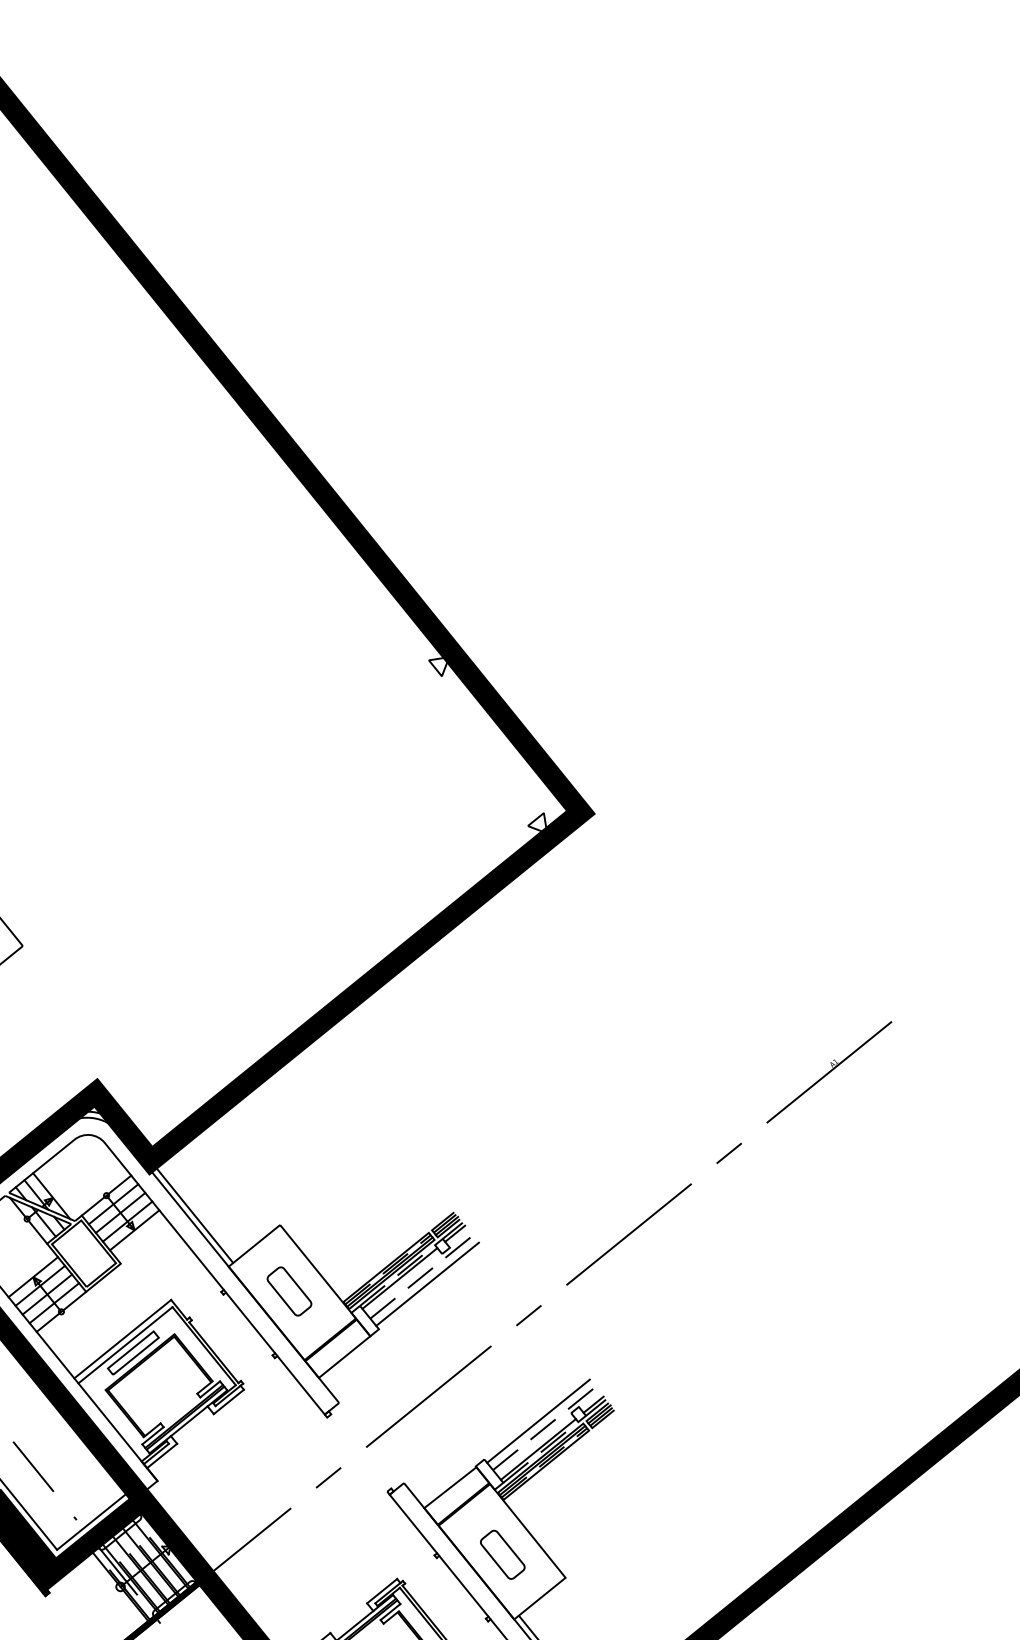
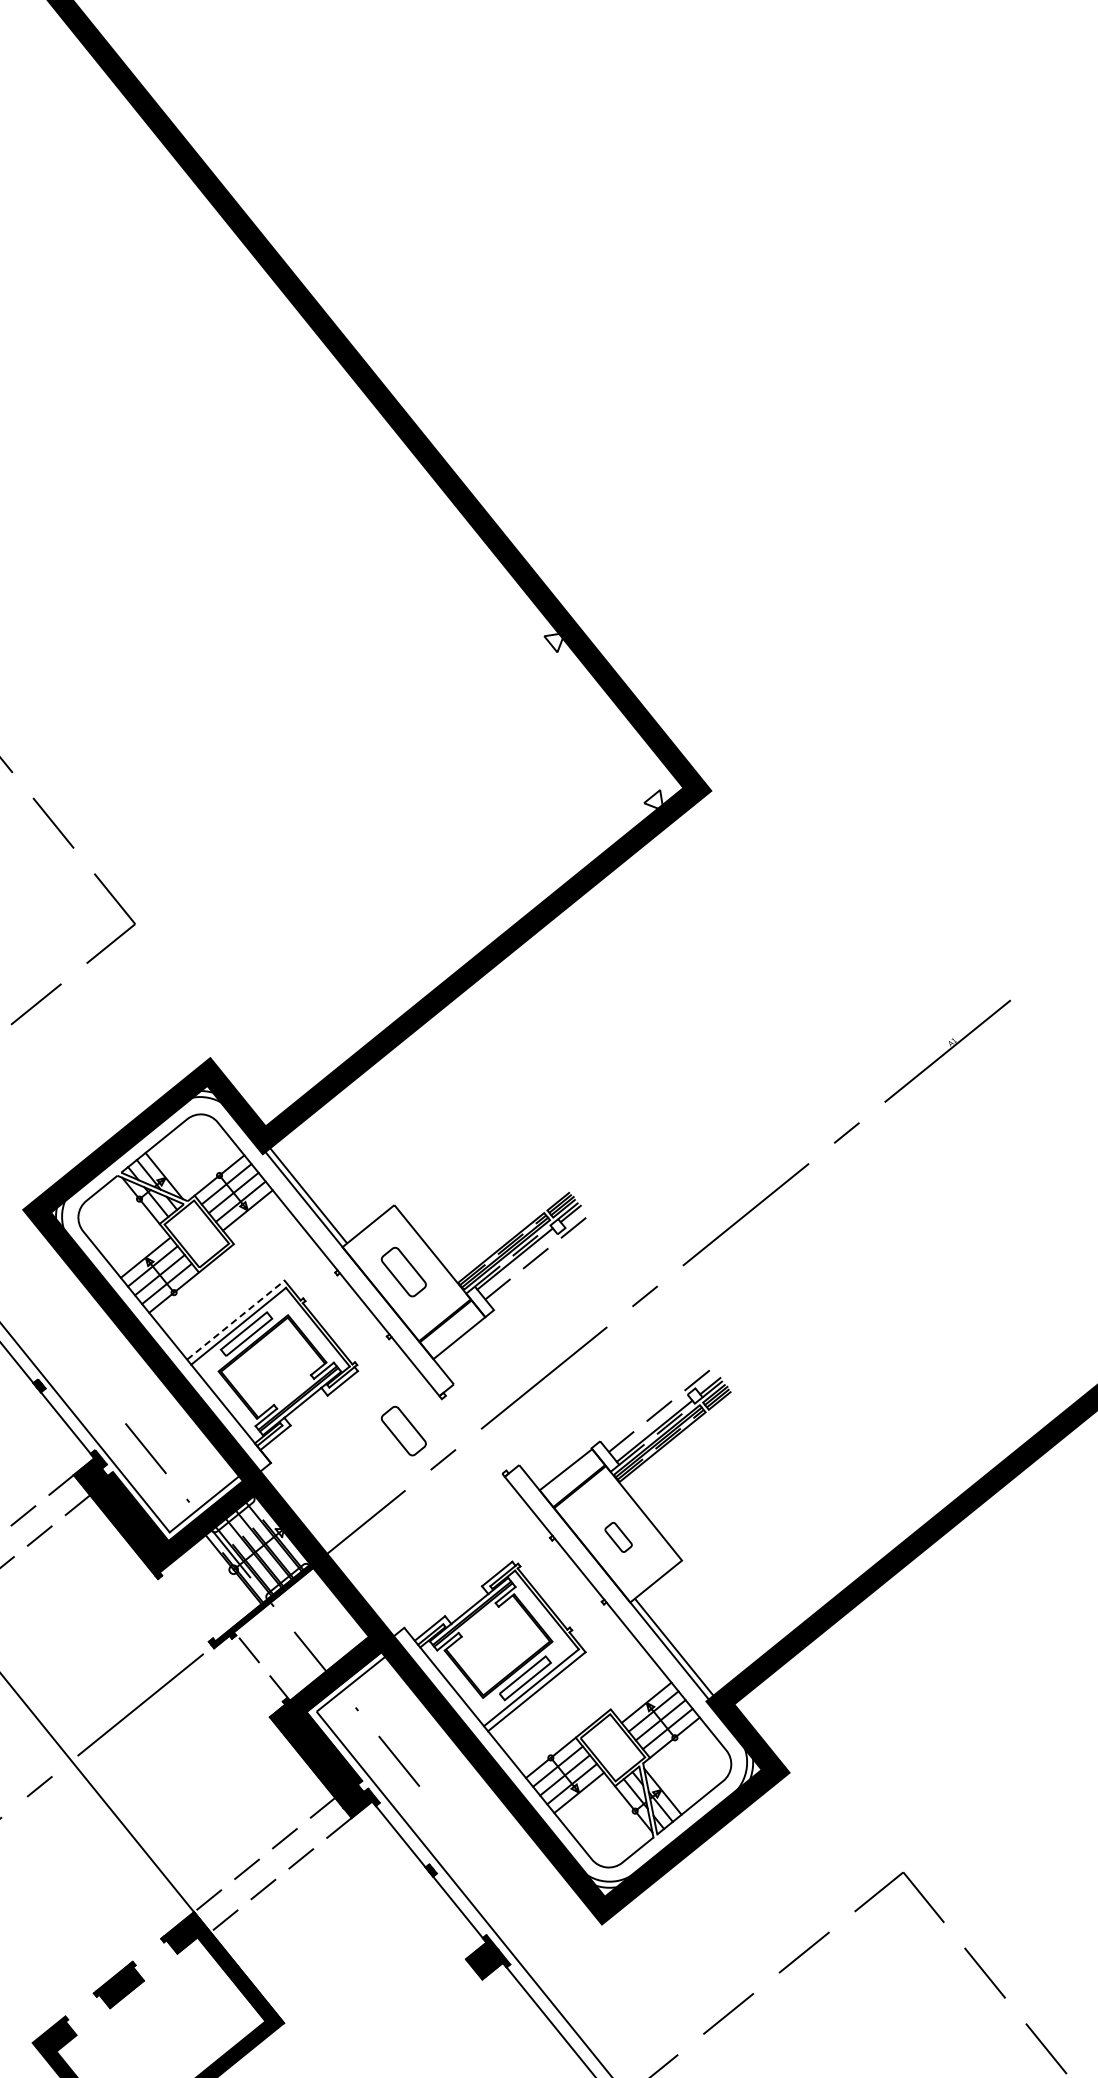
line: (427, 1283) -> (542, 1264), removed
line: (122, 1339) -> (235, 1320), solid -> dashed
line: (538, 1420) -> (654, 1402), removed
part: (289, 1448) -> (403, 1430), added
part: (502, 1554) -> (618, 1537), size x0.6

